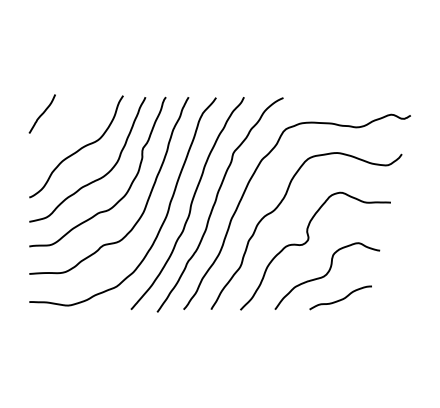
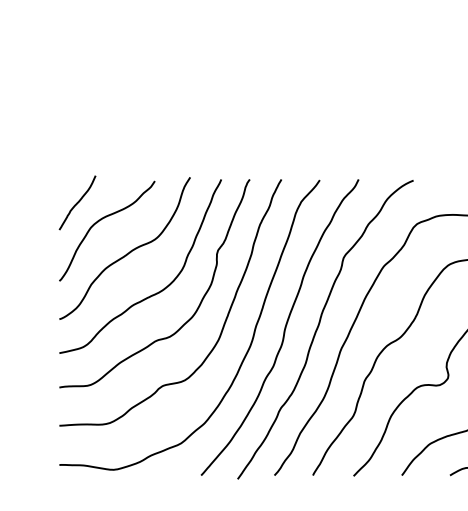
curve: (57, 128) -> (98, 223), added

